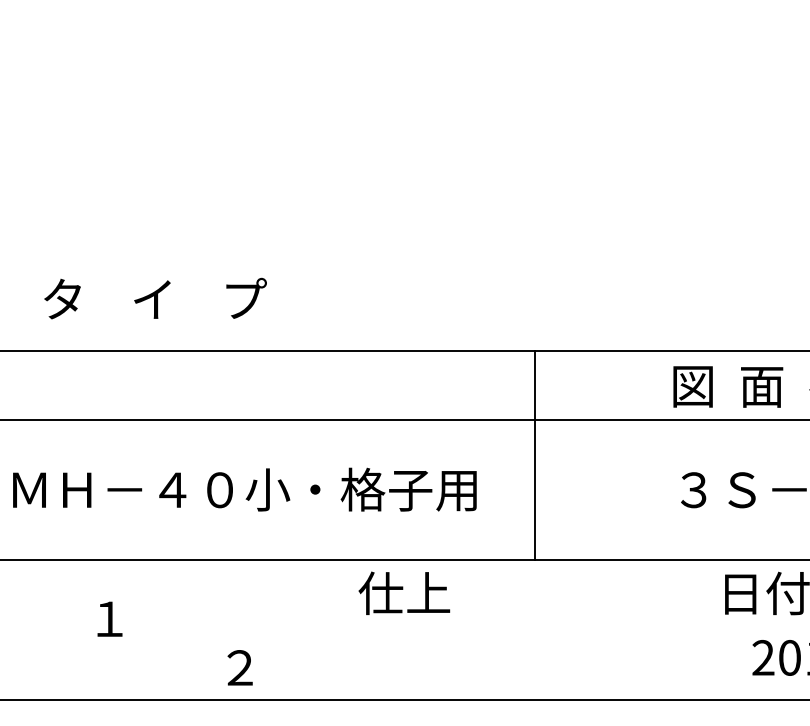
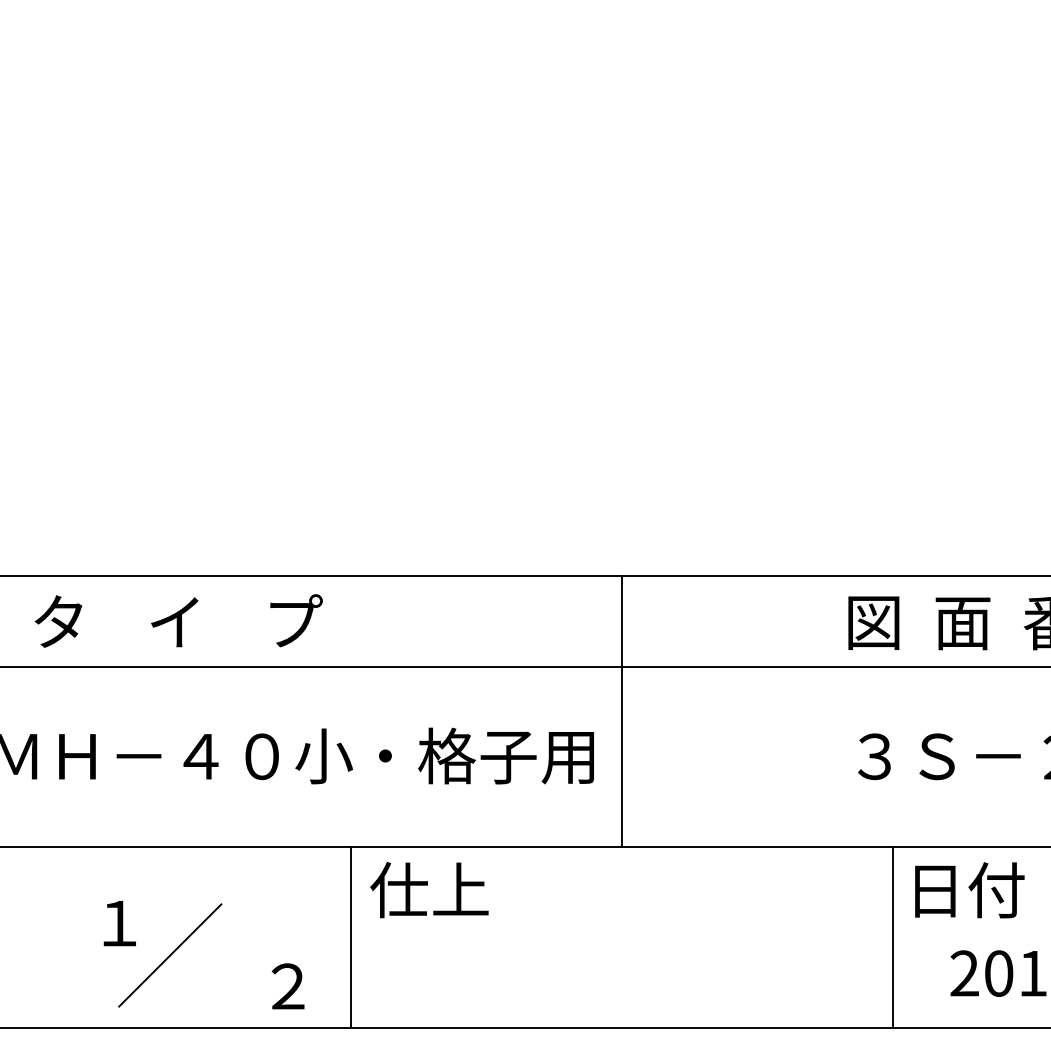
text: (155, 298) -> (178, 620), moved
line: (534, 455) -> (621, 711), moved
text: (404, 593) -> (429, 890), moved
line: (288, 630) -> (350, 937), added
line: (707, 630) -> (892, 937), added
line: (149, 643) -> (170, 955), added

